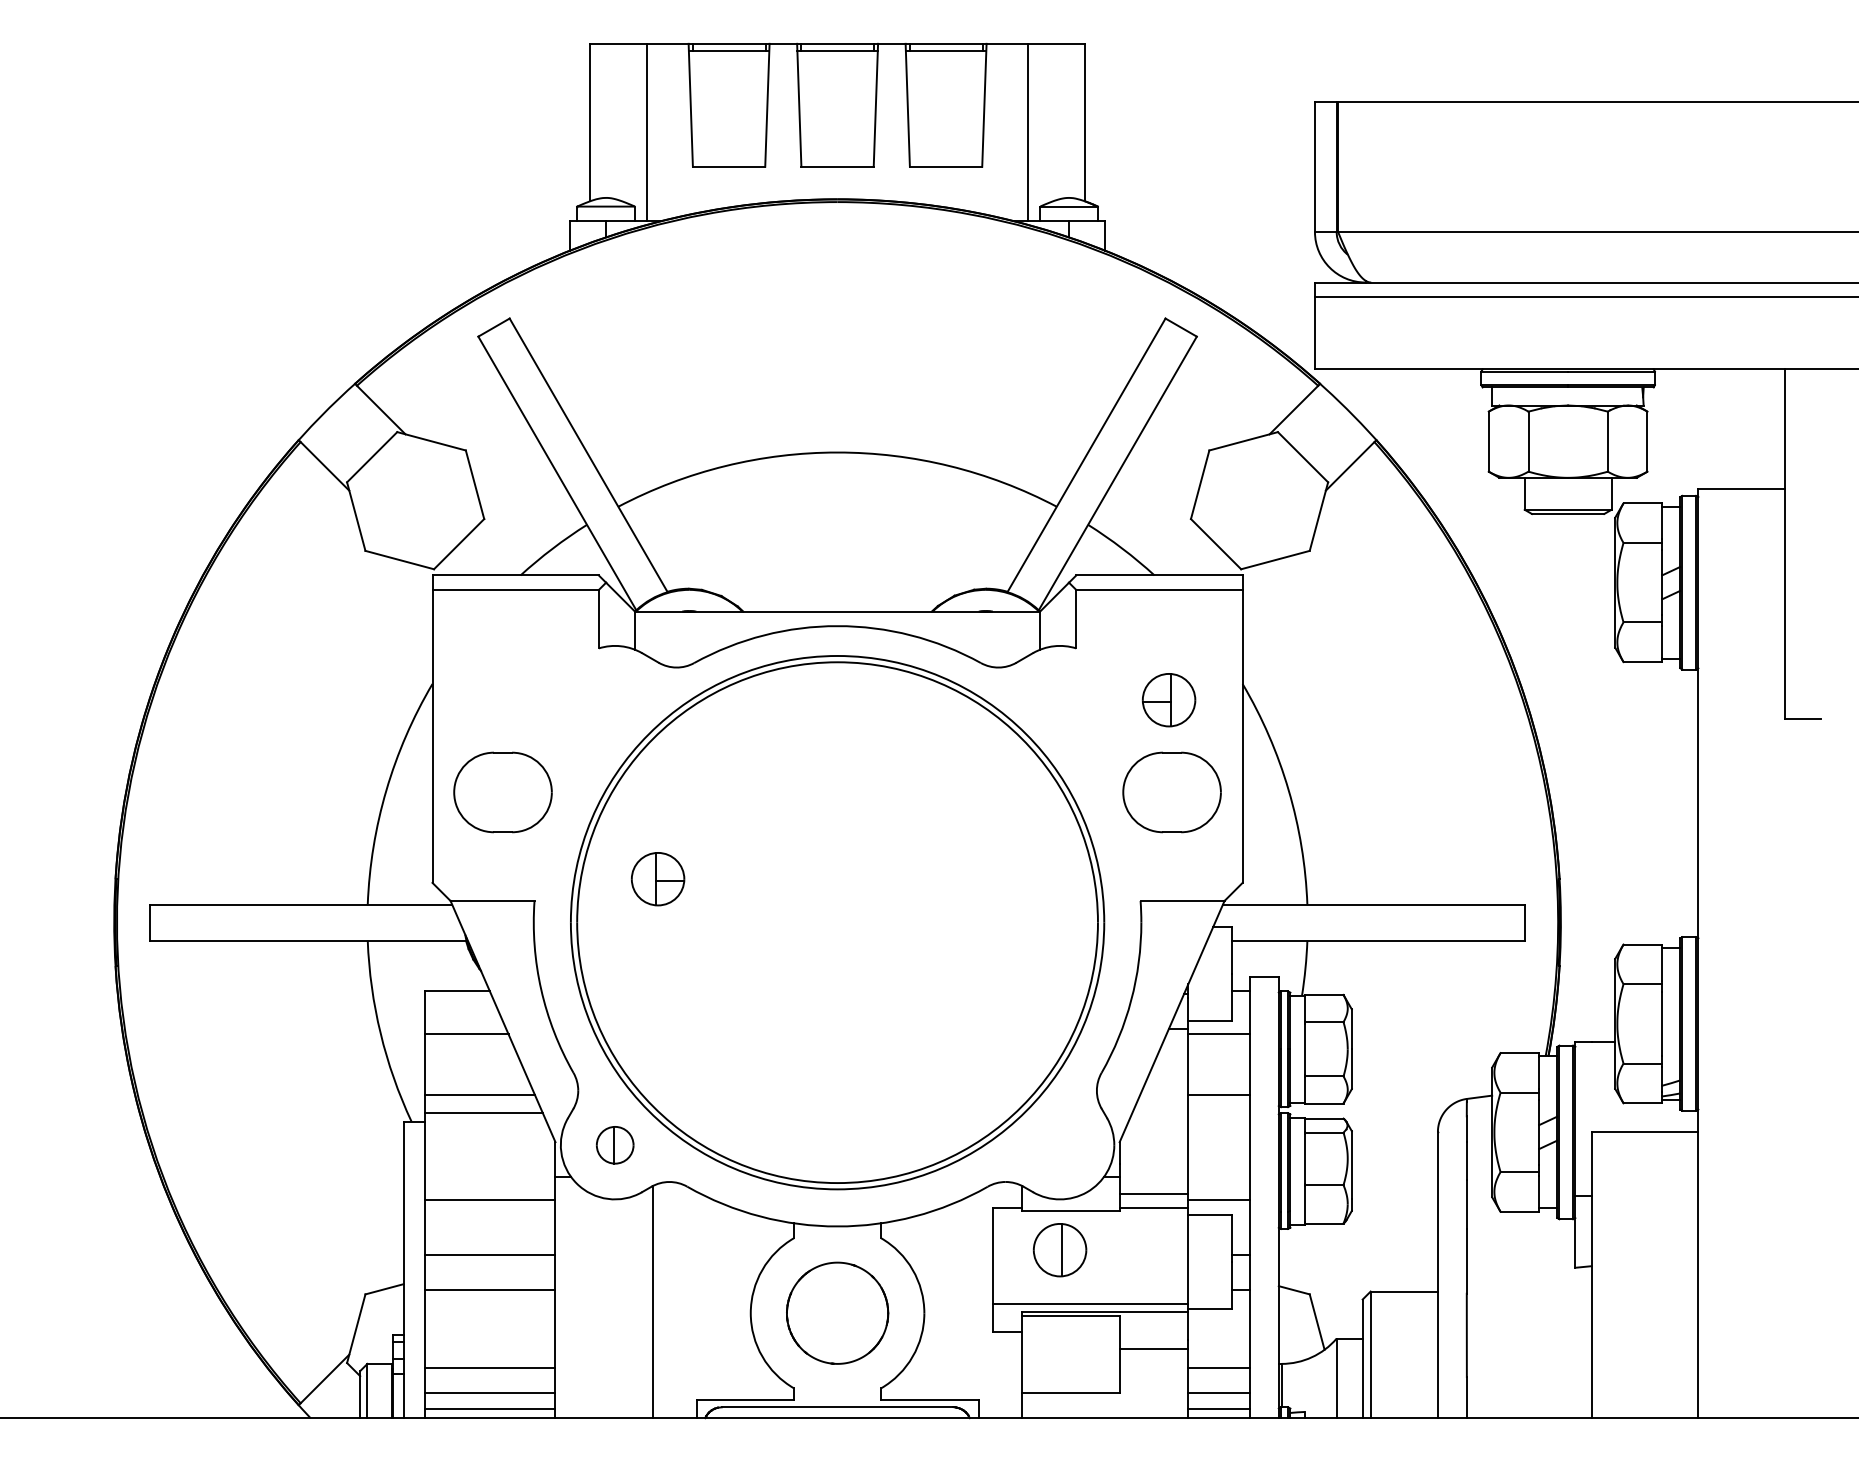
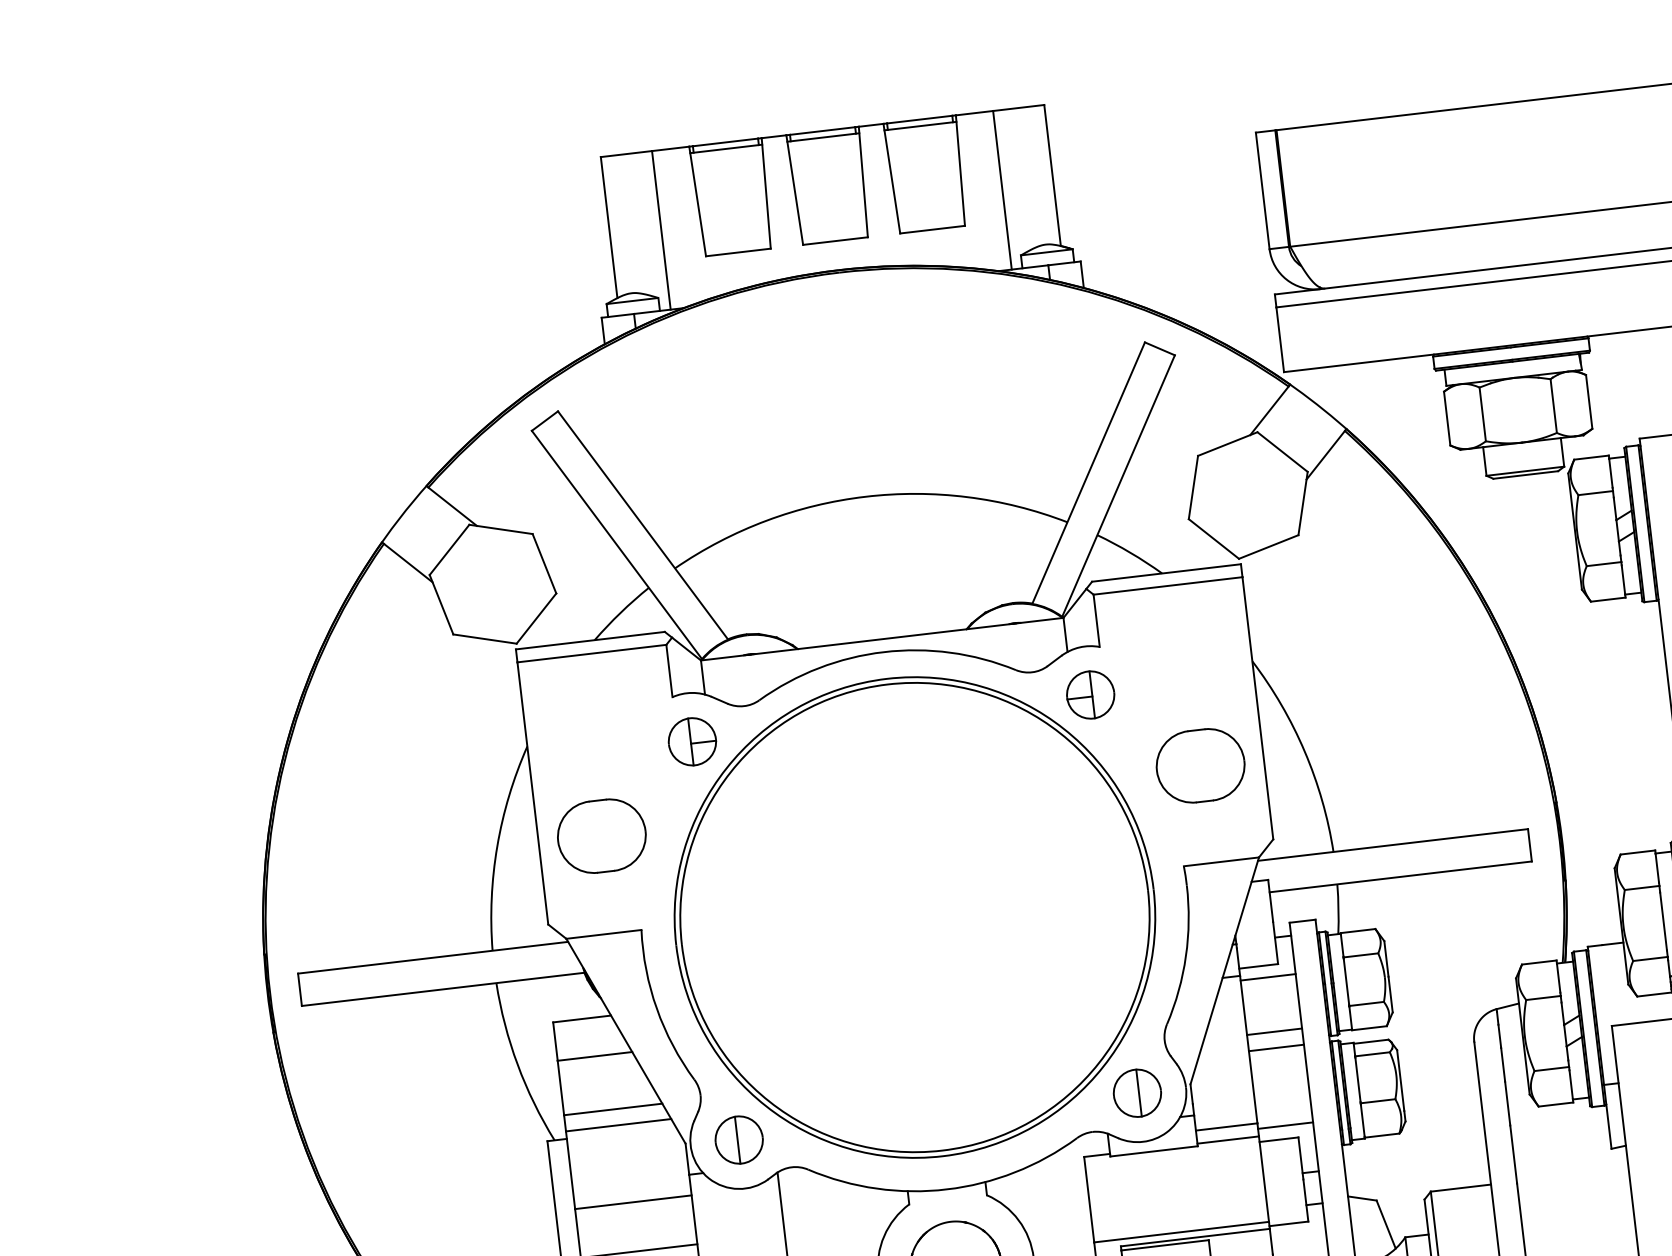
part: (1168, 700) -> (1090, 695), moved
part: (658, 879) -> (692, 742), moved
line: (1218, 1113) -> (1275, 1048), added
part: (615, 1145) -> (739, 1140), size x1.43
part: (1059, 1250) -> (1137, 1093), moved

